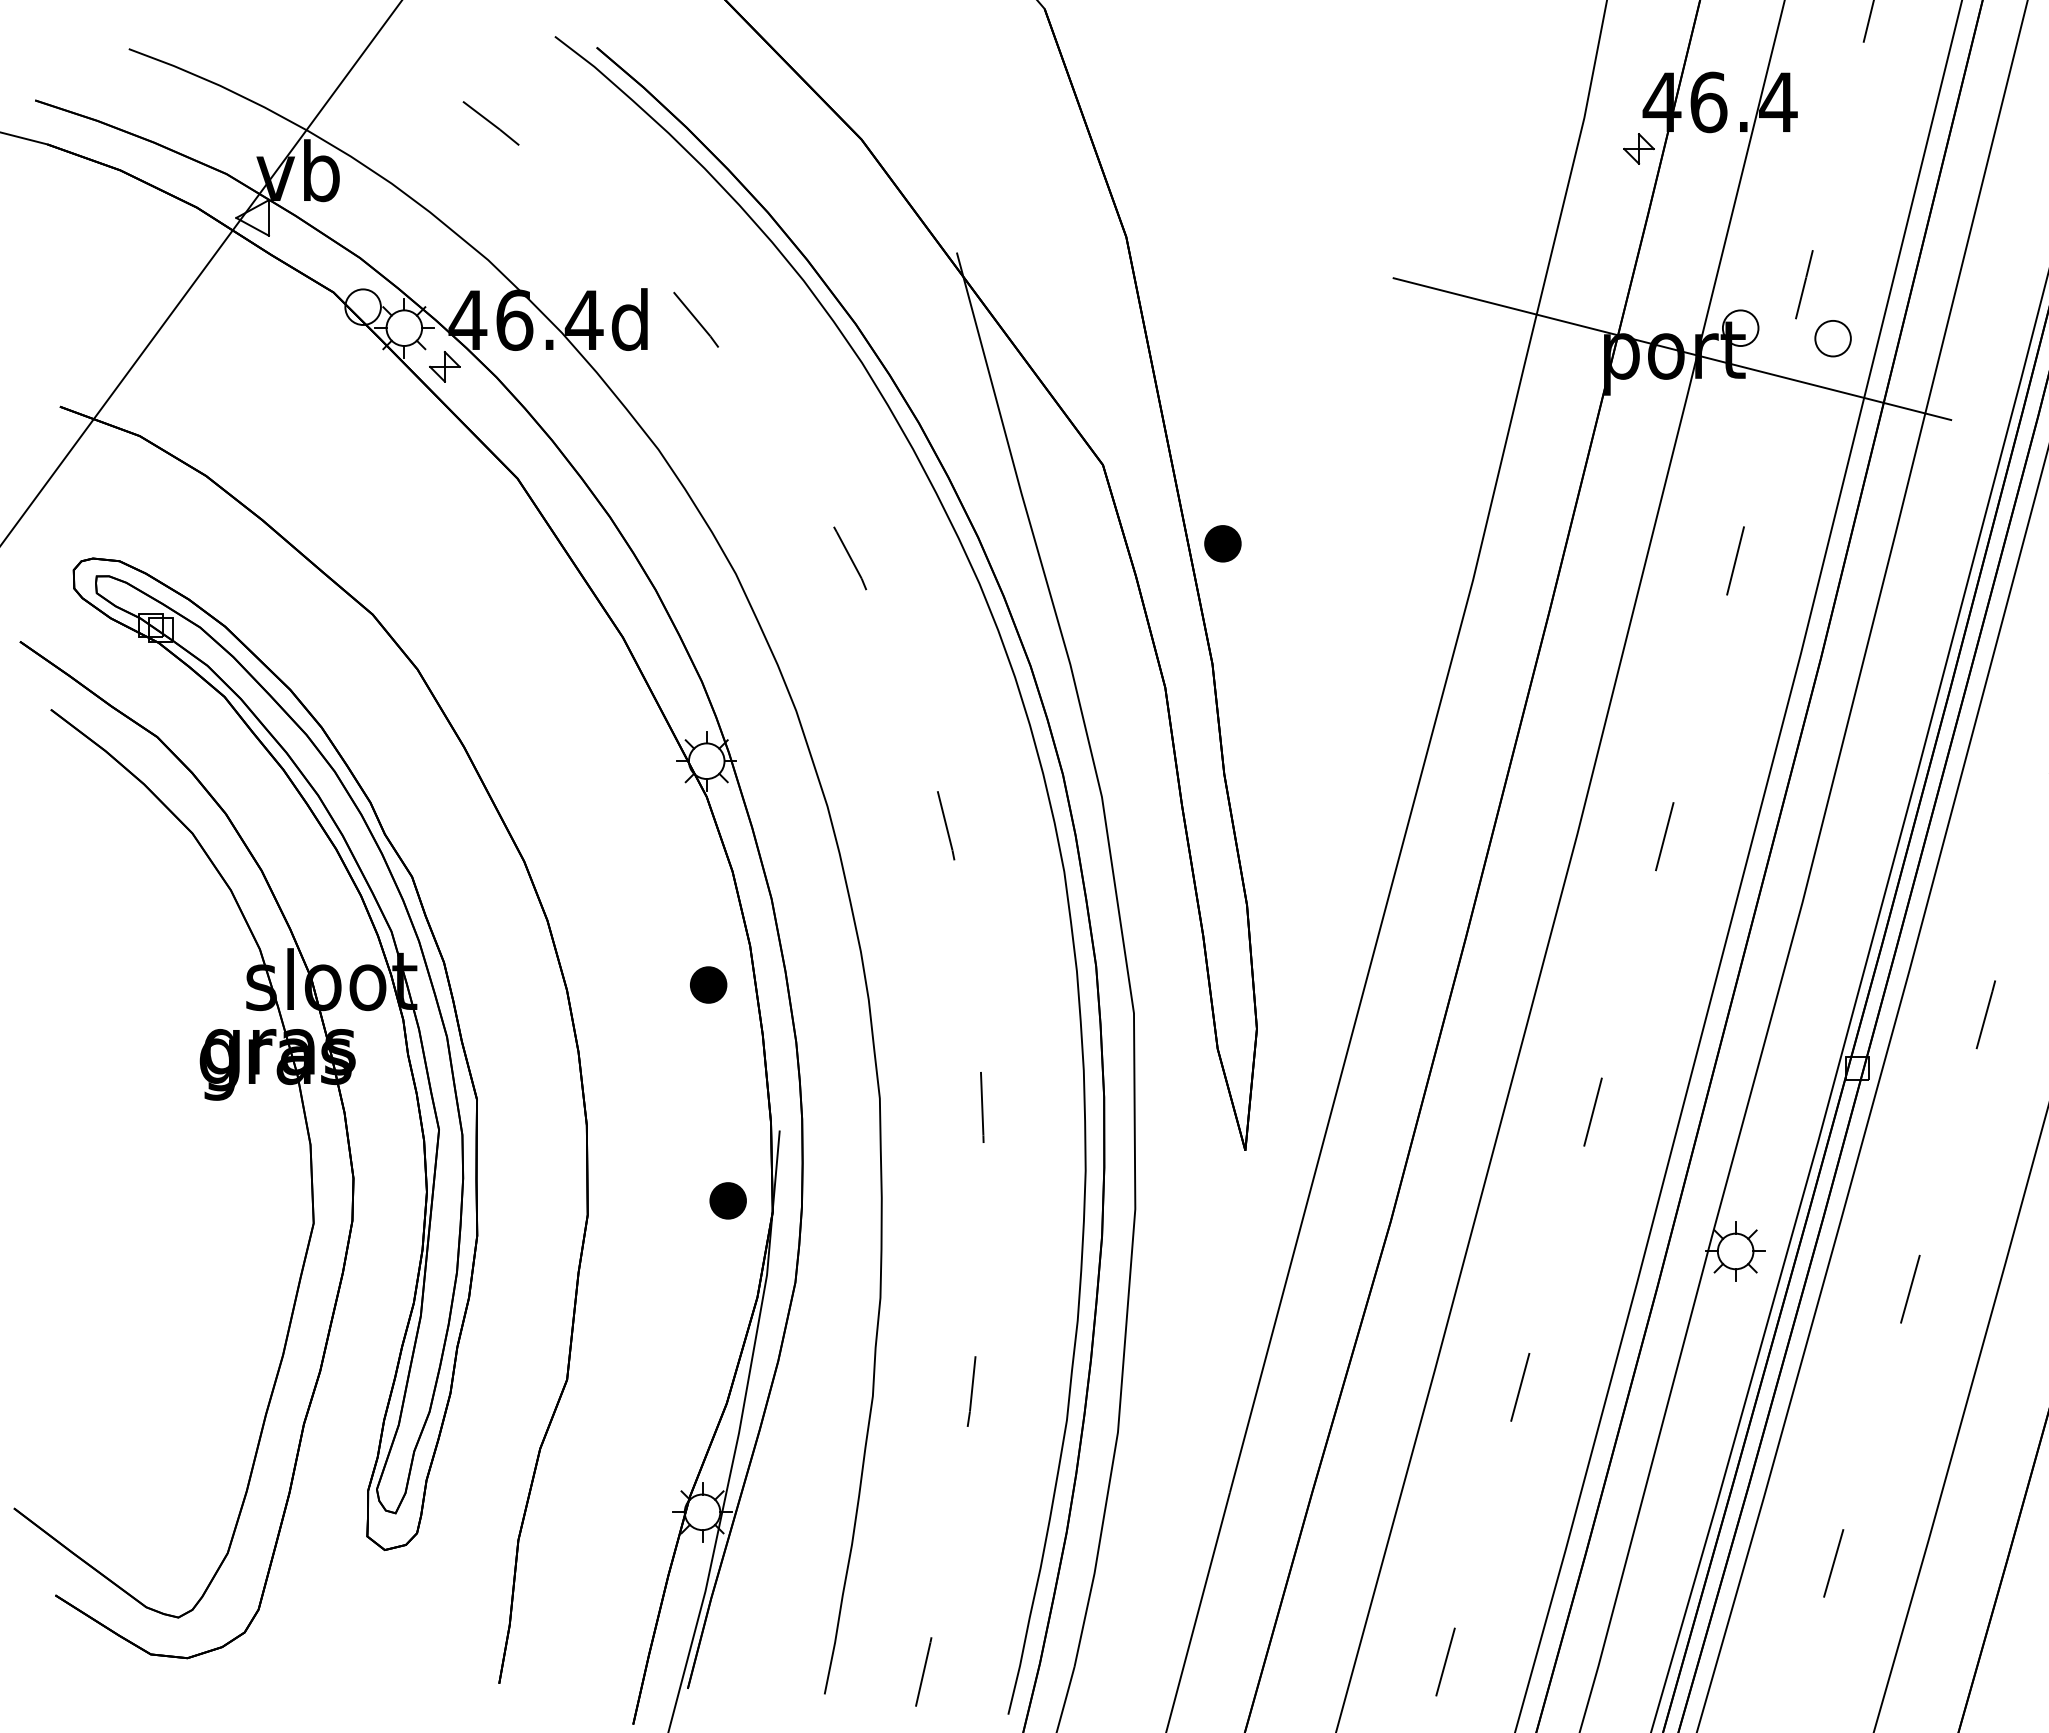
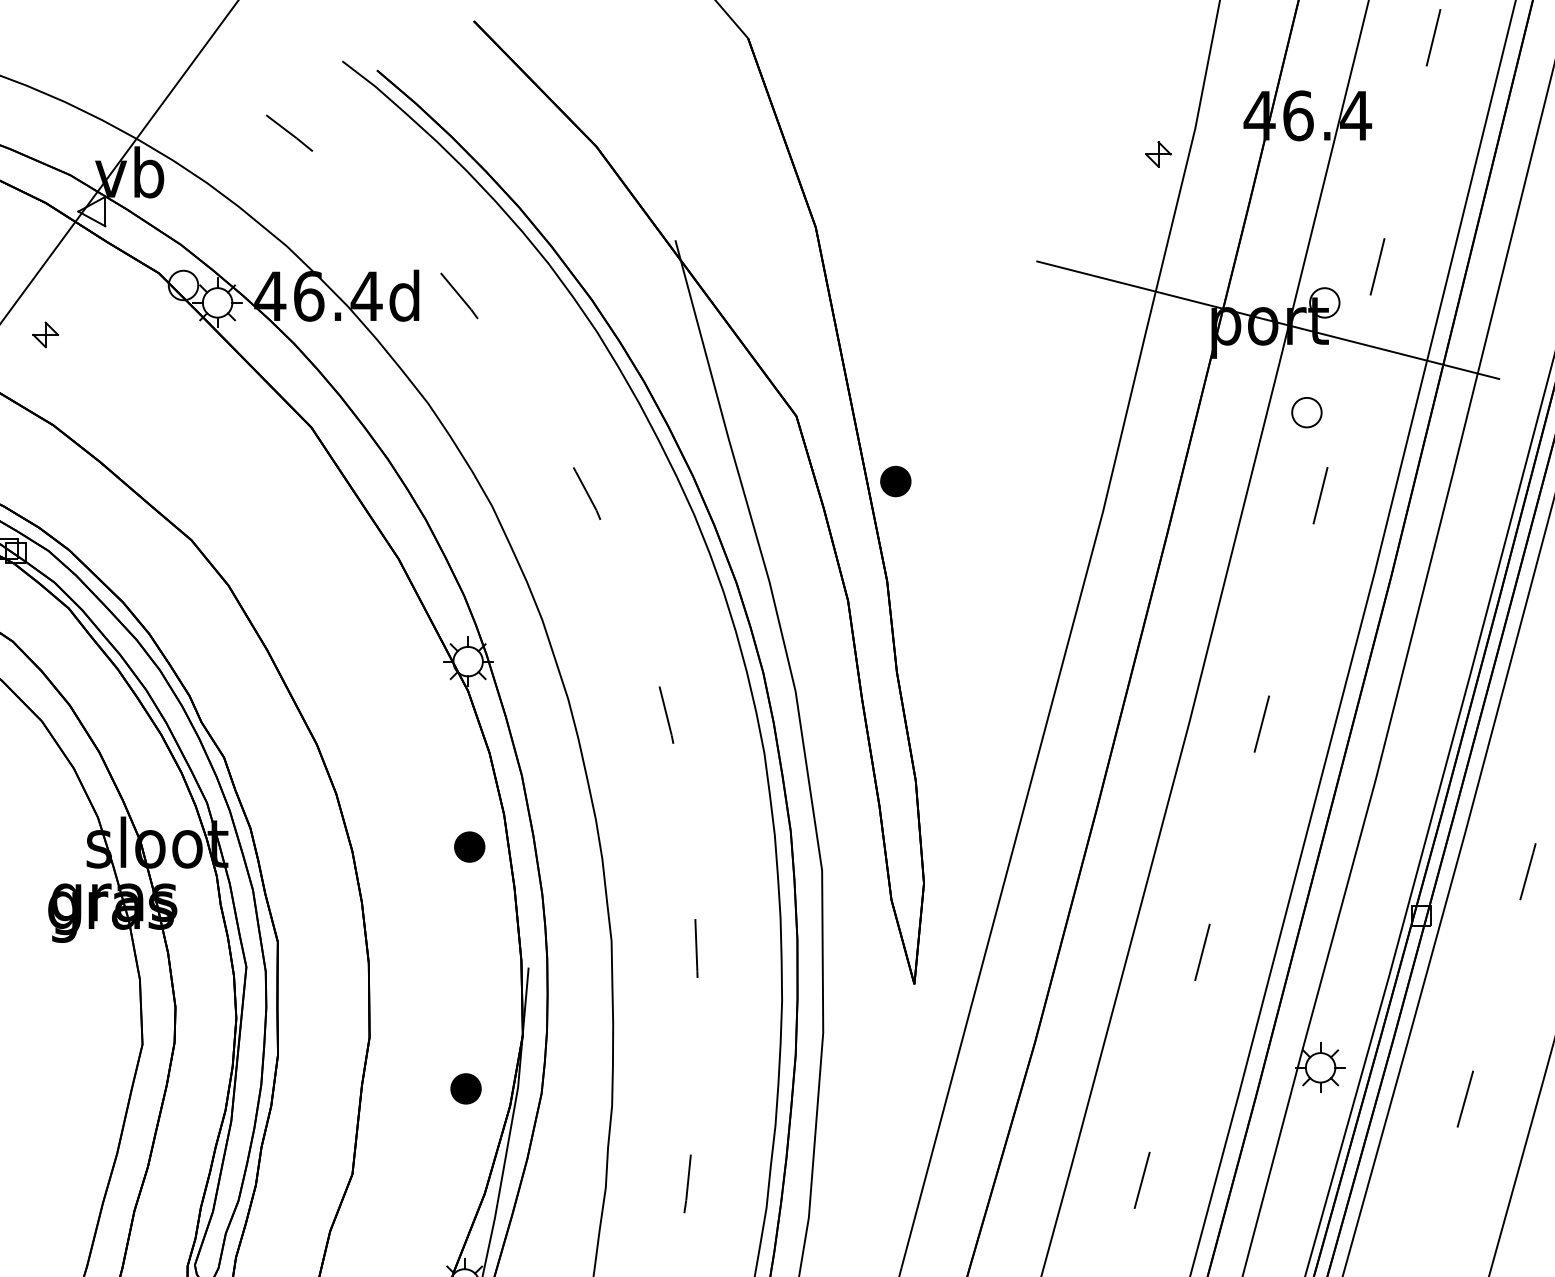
part: (1638, 148) -> (1158, 154), moved
part: (1832, 338) -> (1306, 412), moved
part: (444, 366) -> (45, 334), moved
part: (727, 1200) -> (465, 1088), moved

